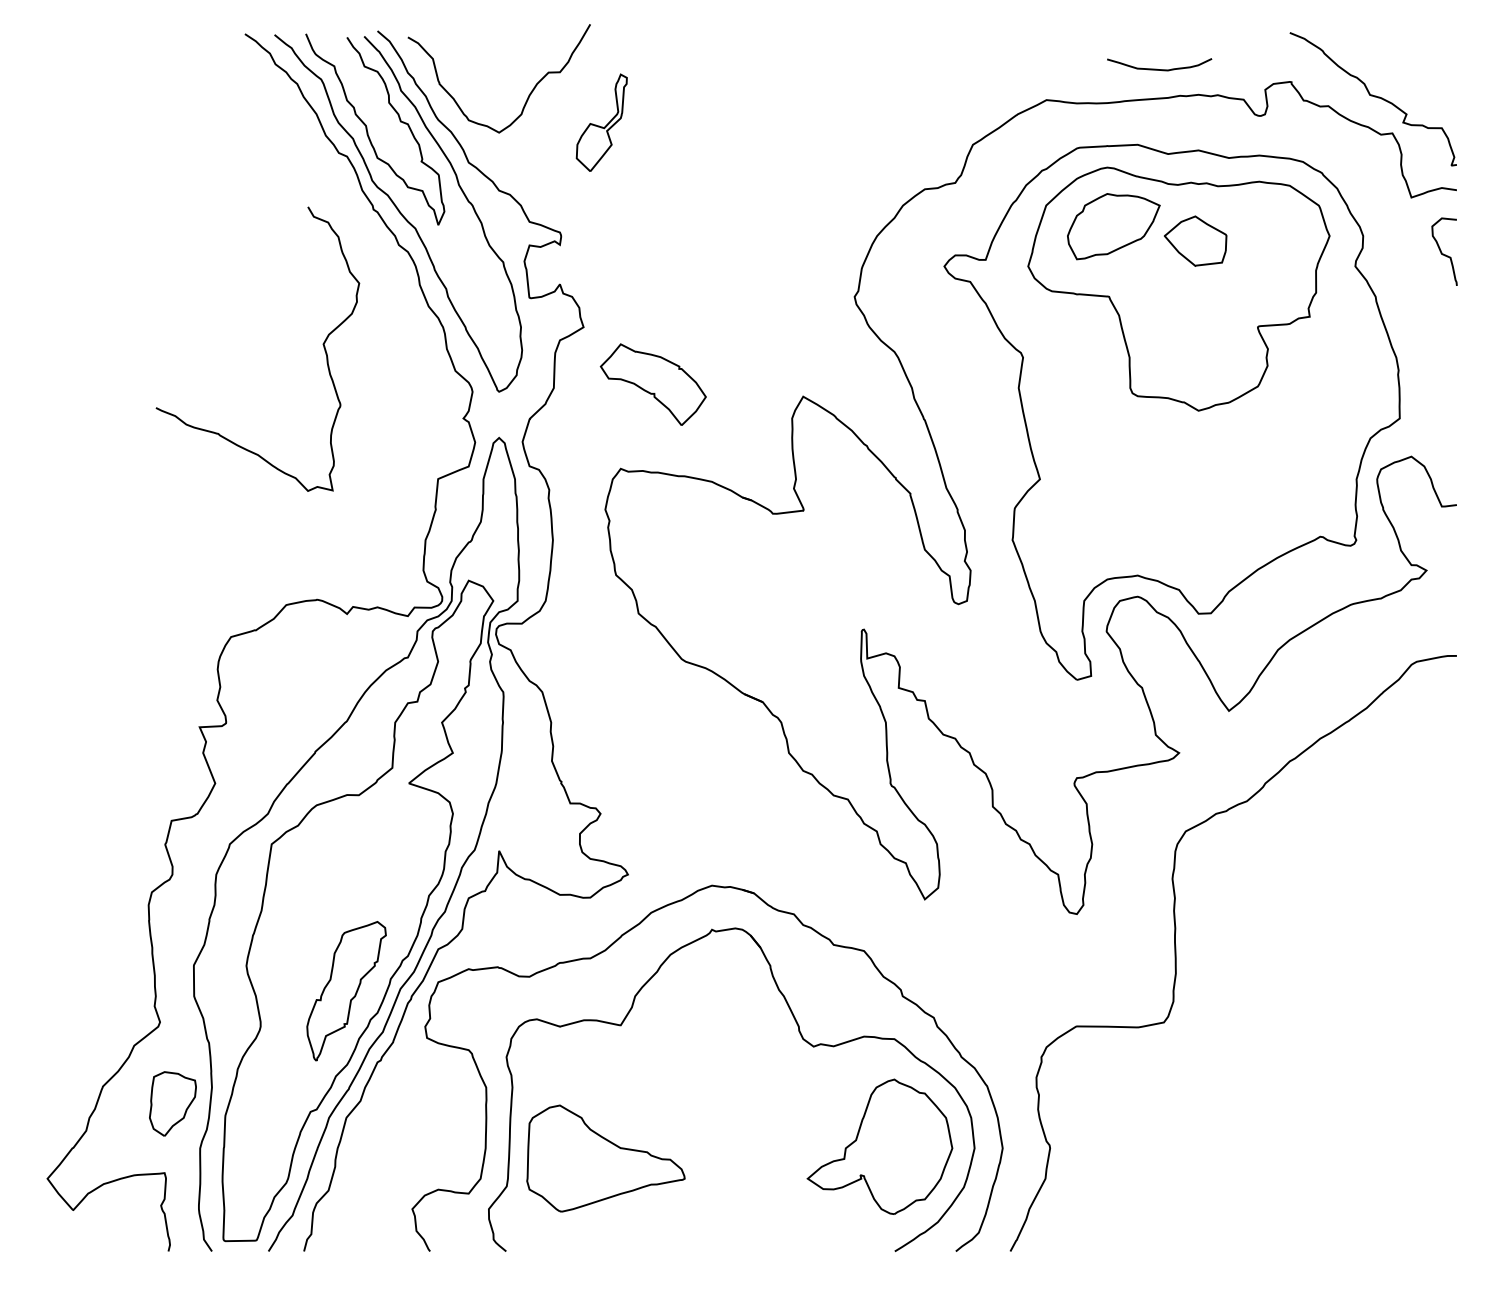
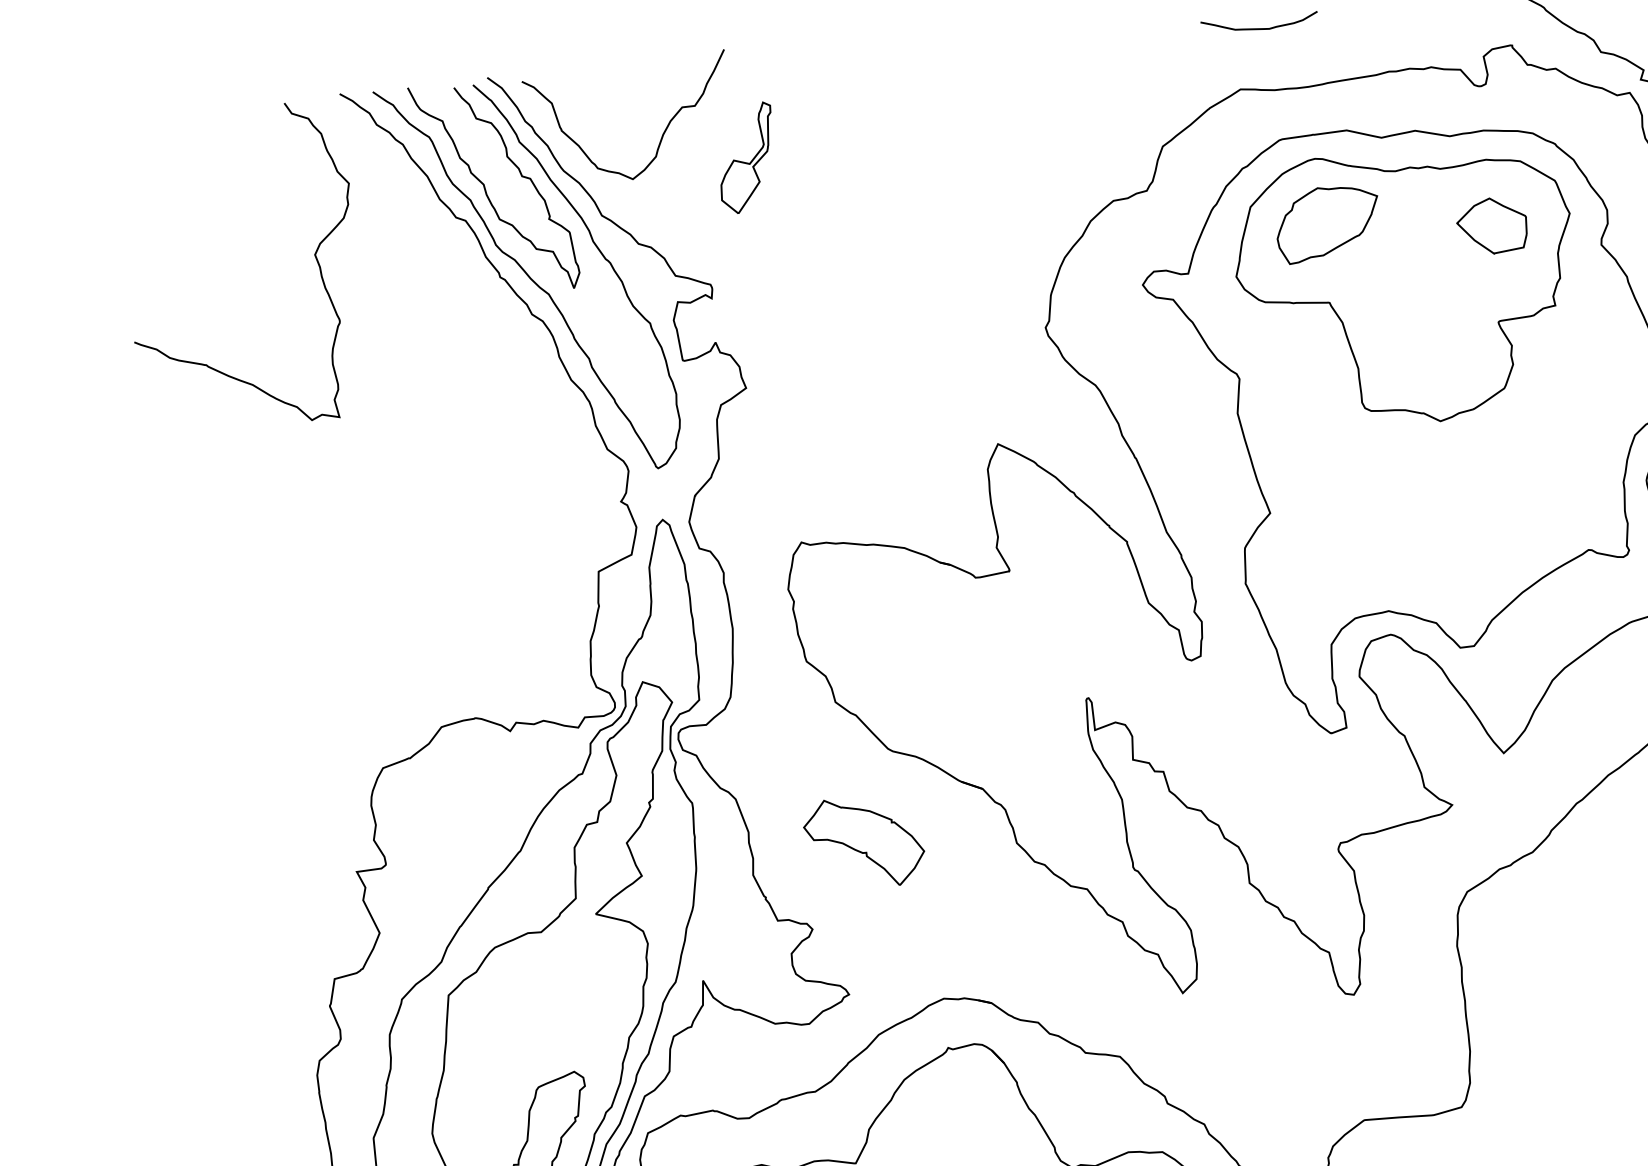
curve: (1156, 68) -> (1256, 27), moved
part: (1195, 240) -> (1491, 225), moved
curve: (322, 344) -> (313, 255), moved
part: (652, 384) -> (863, 842), moved

